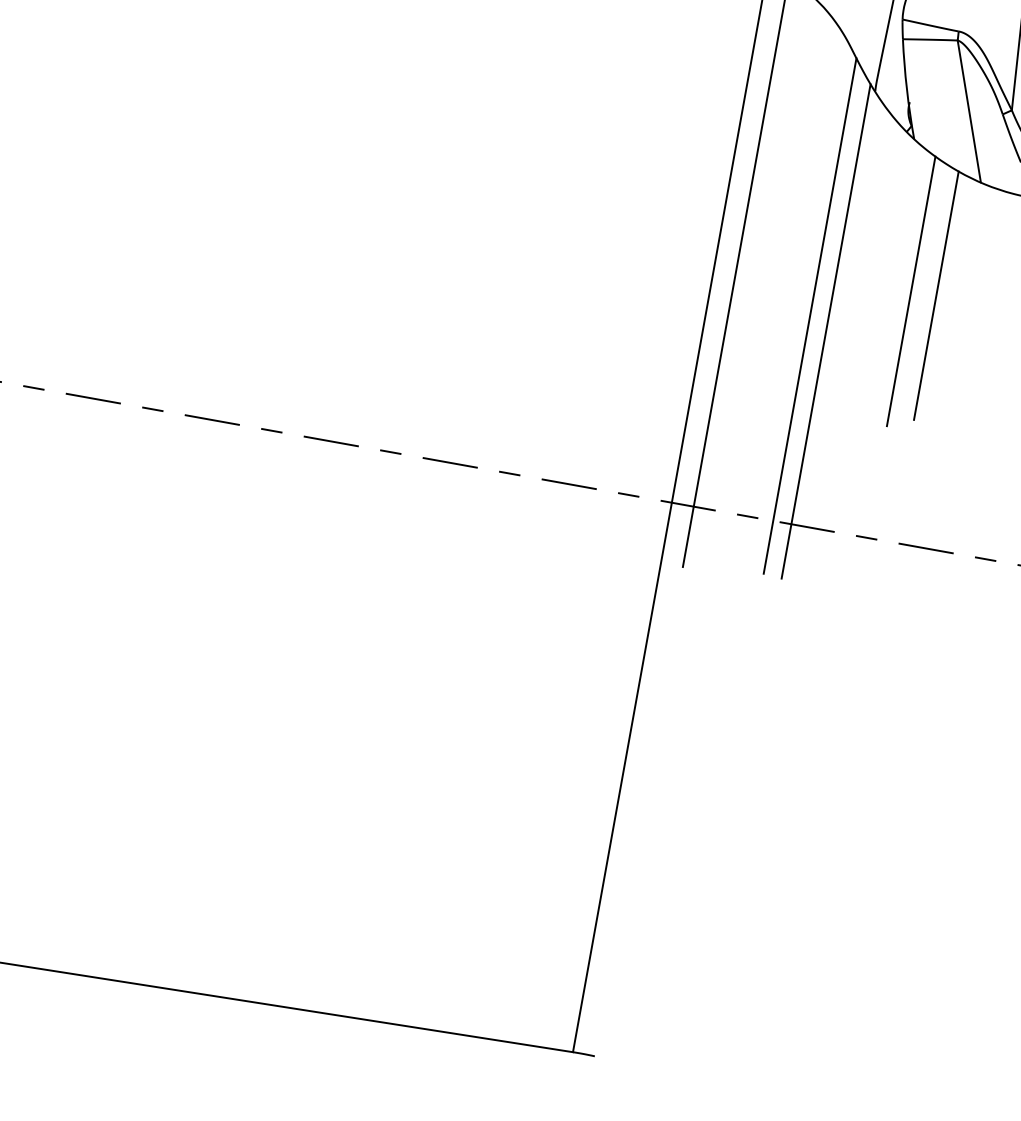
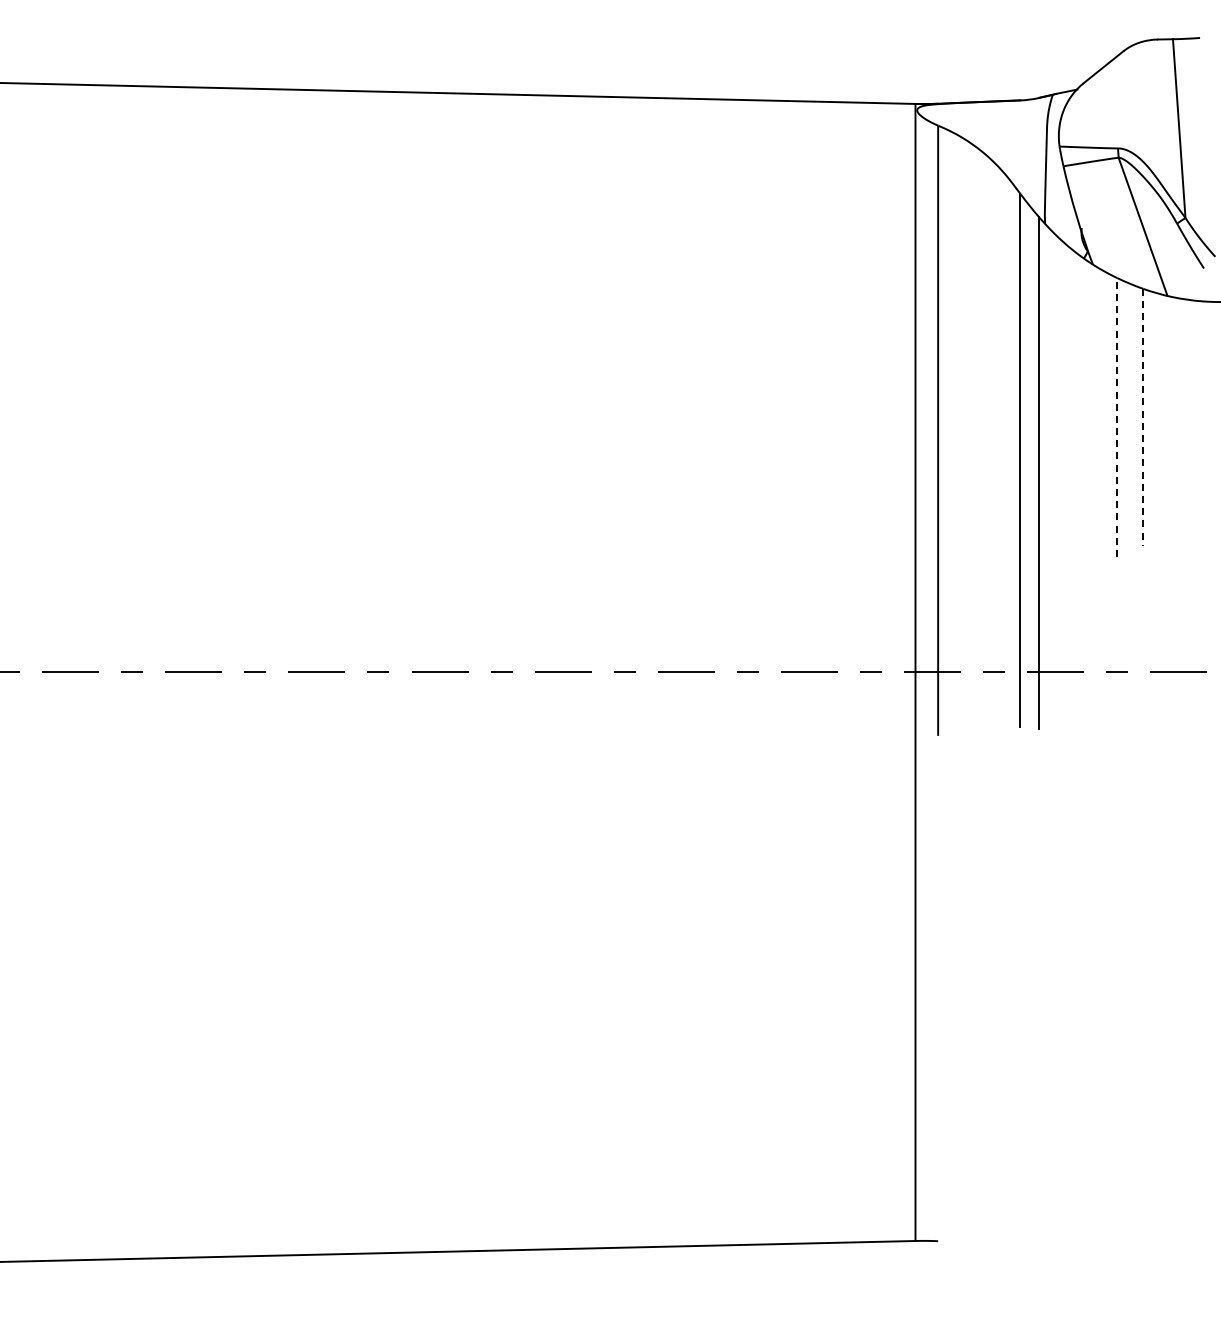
line: (911, 290) -> (1117, 416), solid -> dashed
line: (936, 295) -> (1143, 417), solid -> dashed

